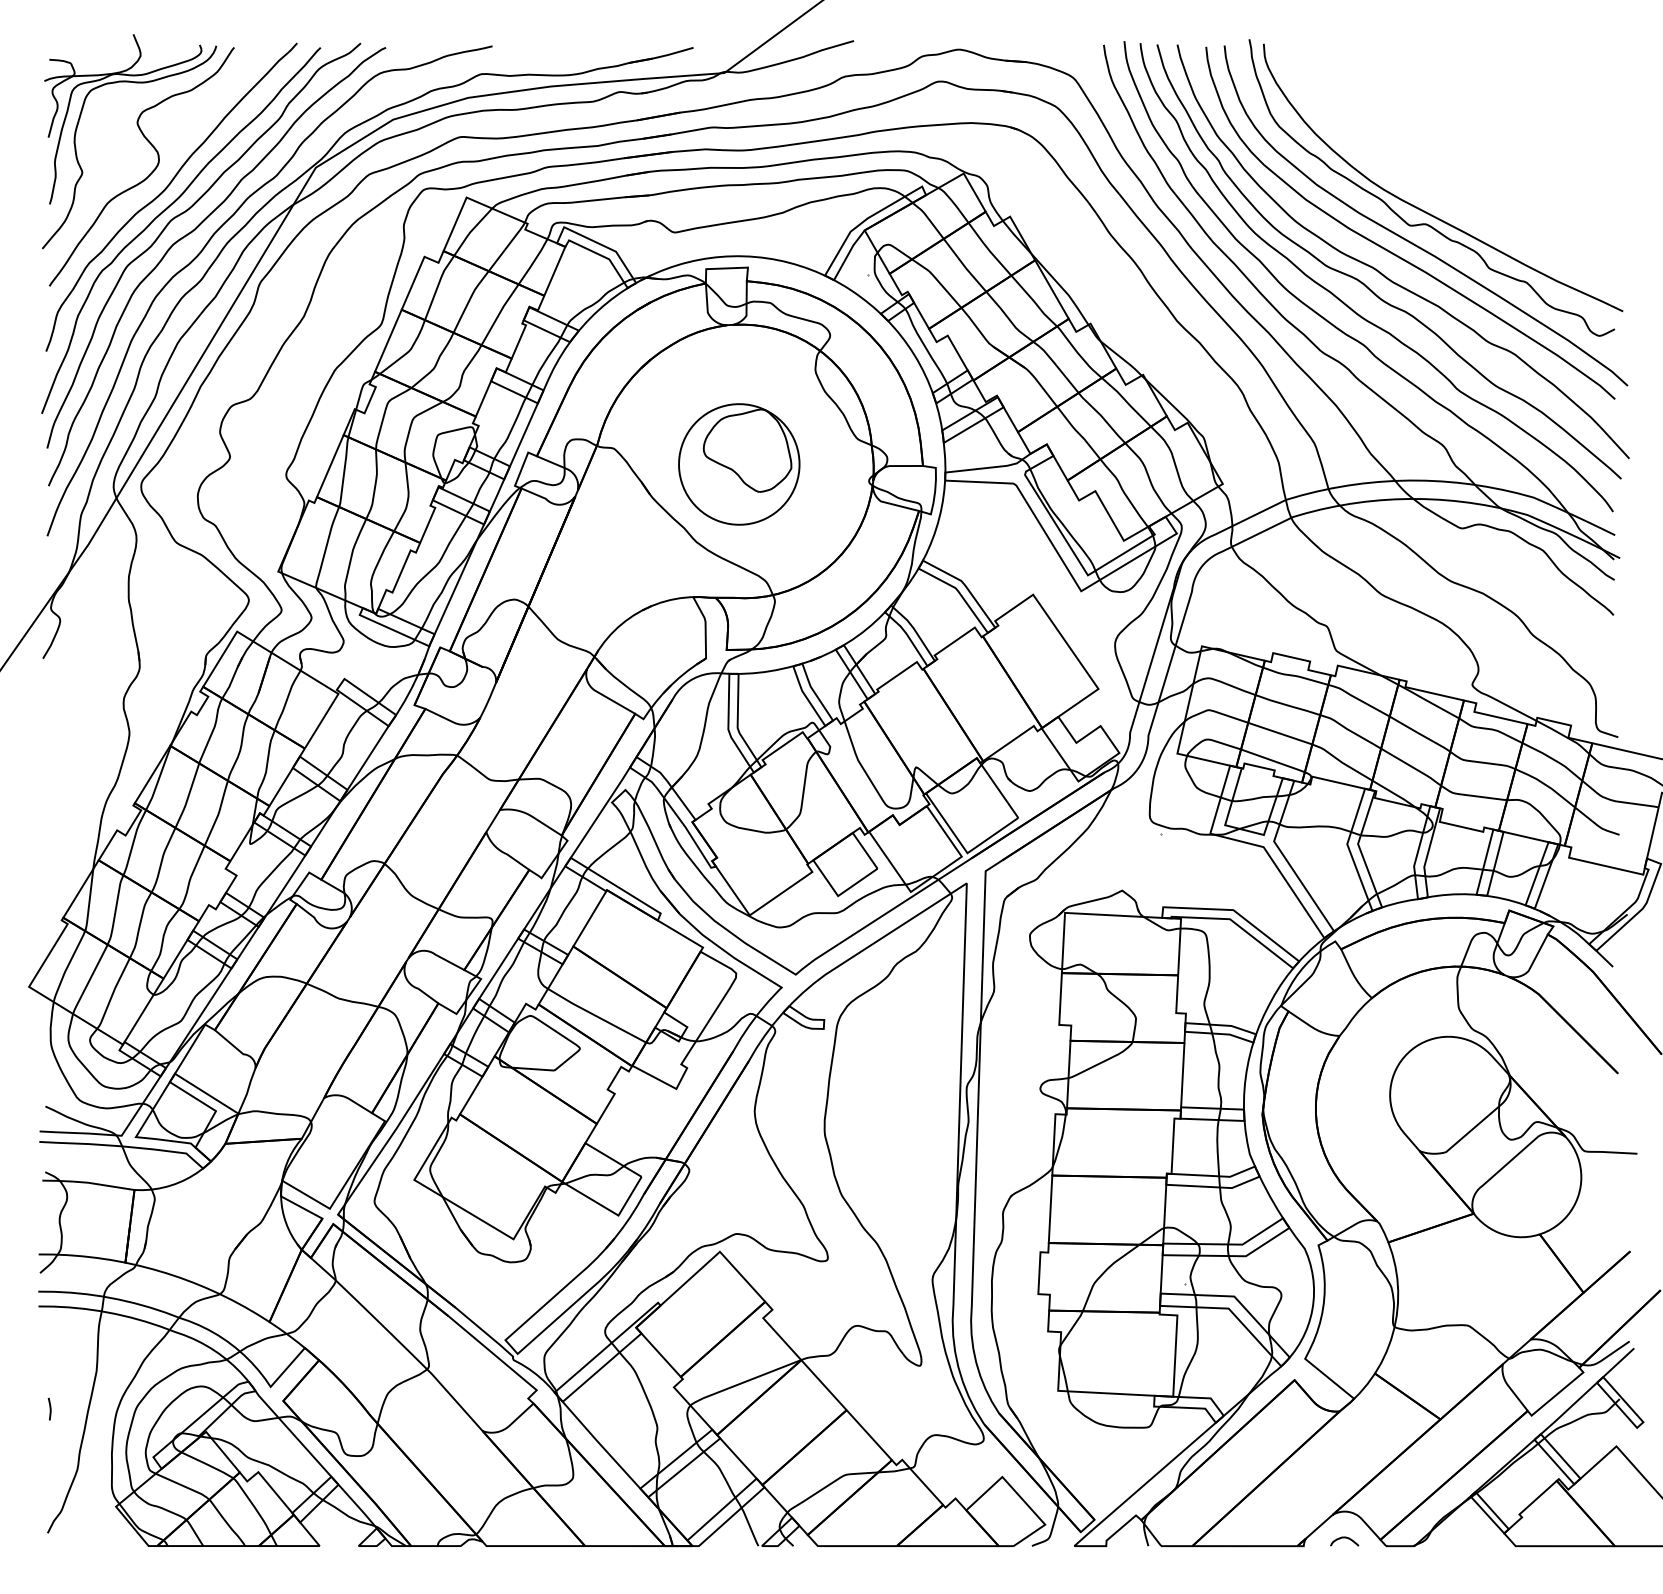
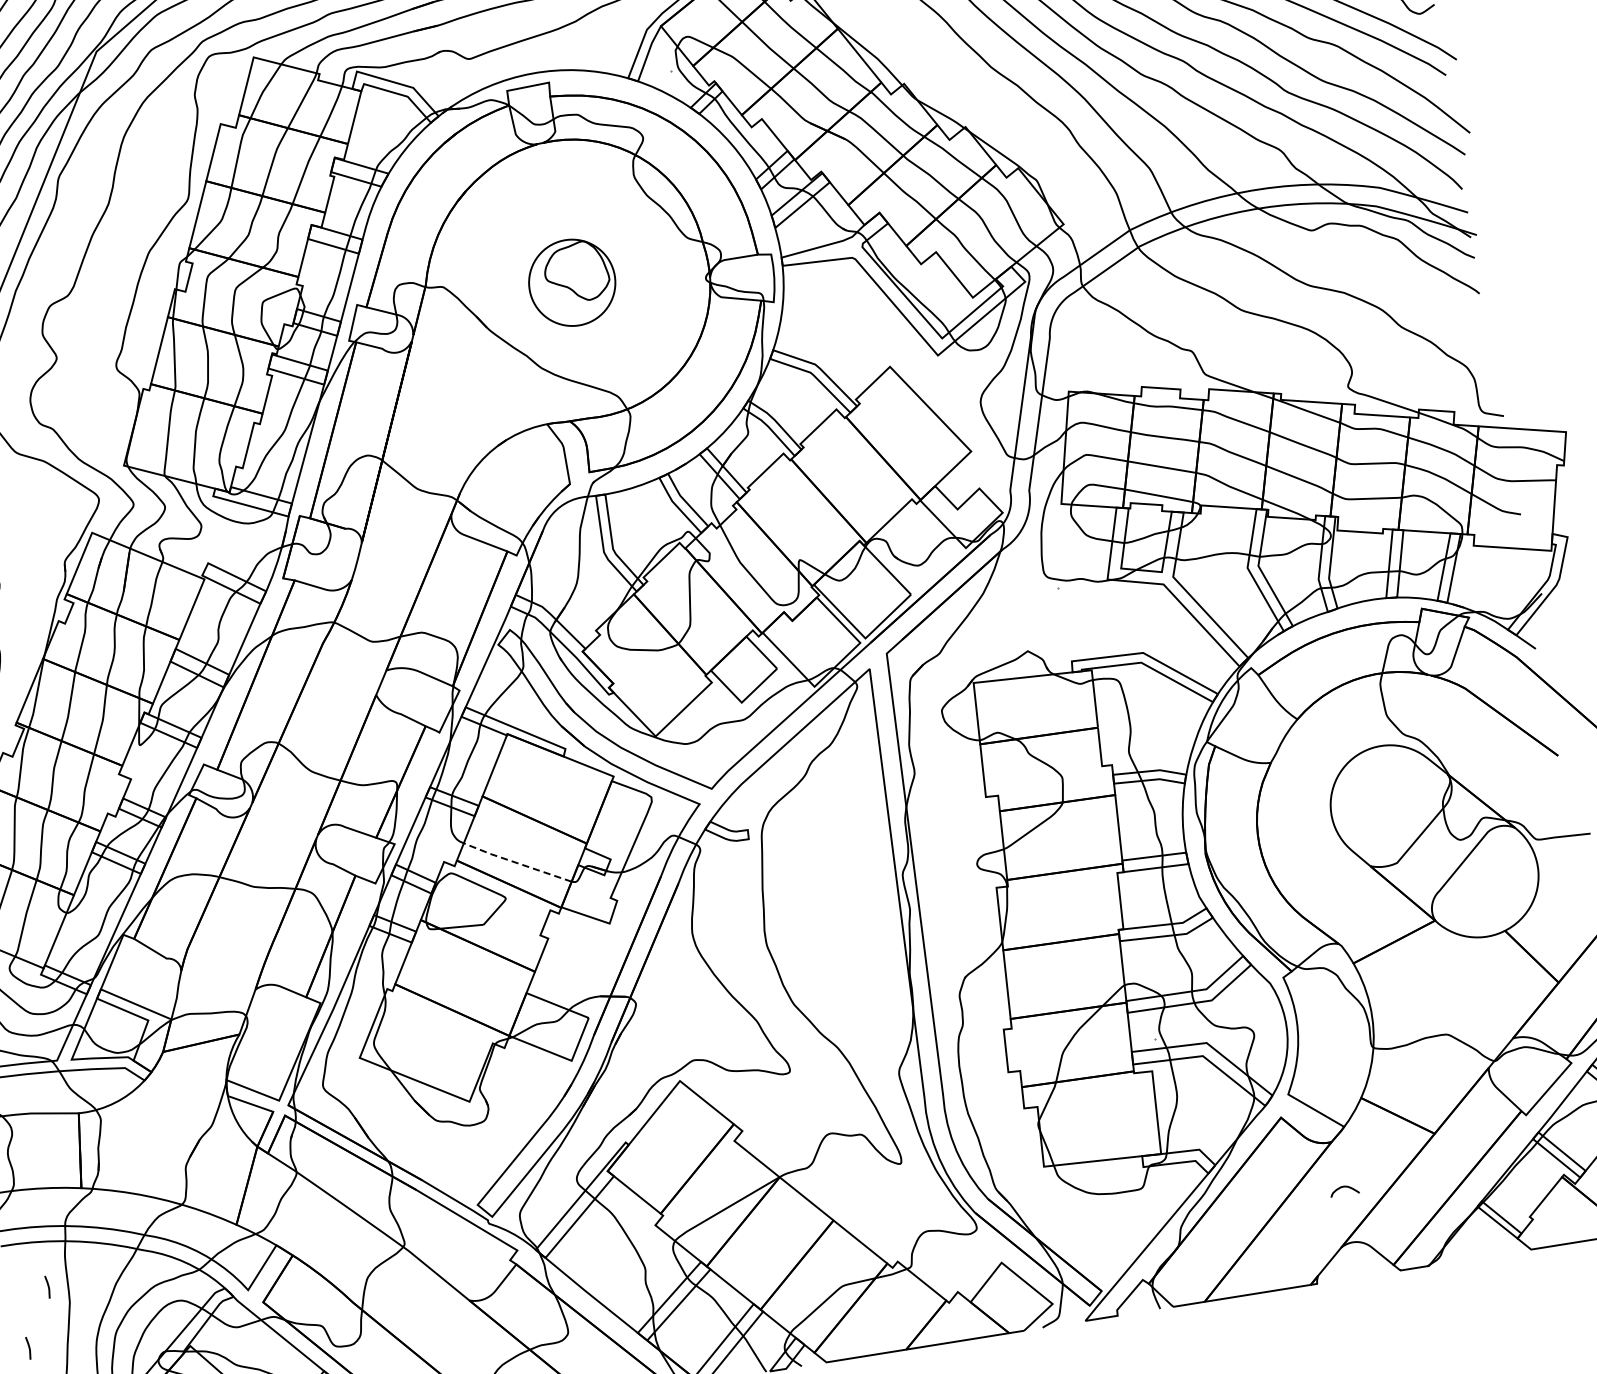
part: (739, 464) -> (572, 282), size x0.7
line: (596, 1016) -> (517, 863), solid -> dashed
line: (77, 1352) -> (47, 1286), added
curve: (1344, 1538) -> (1343, 1187), moved

